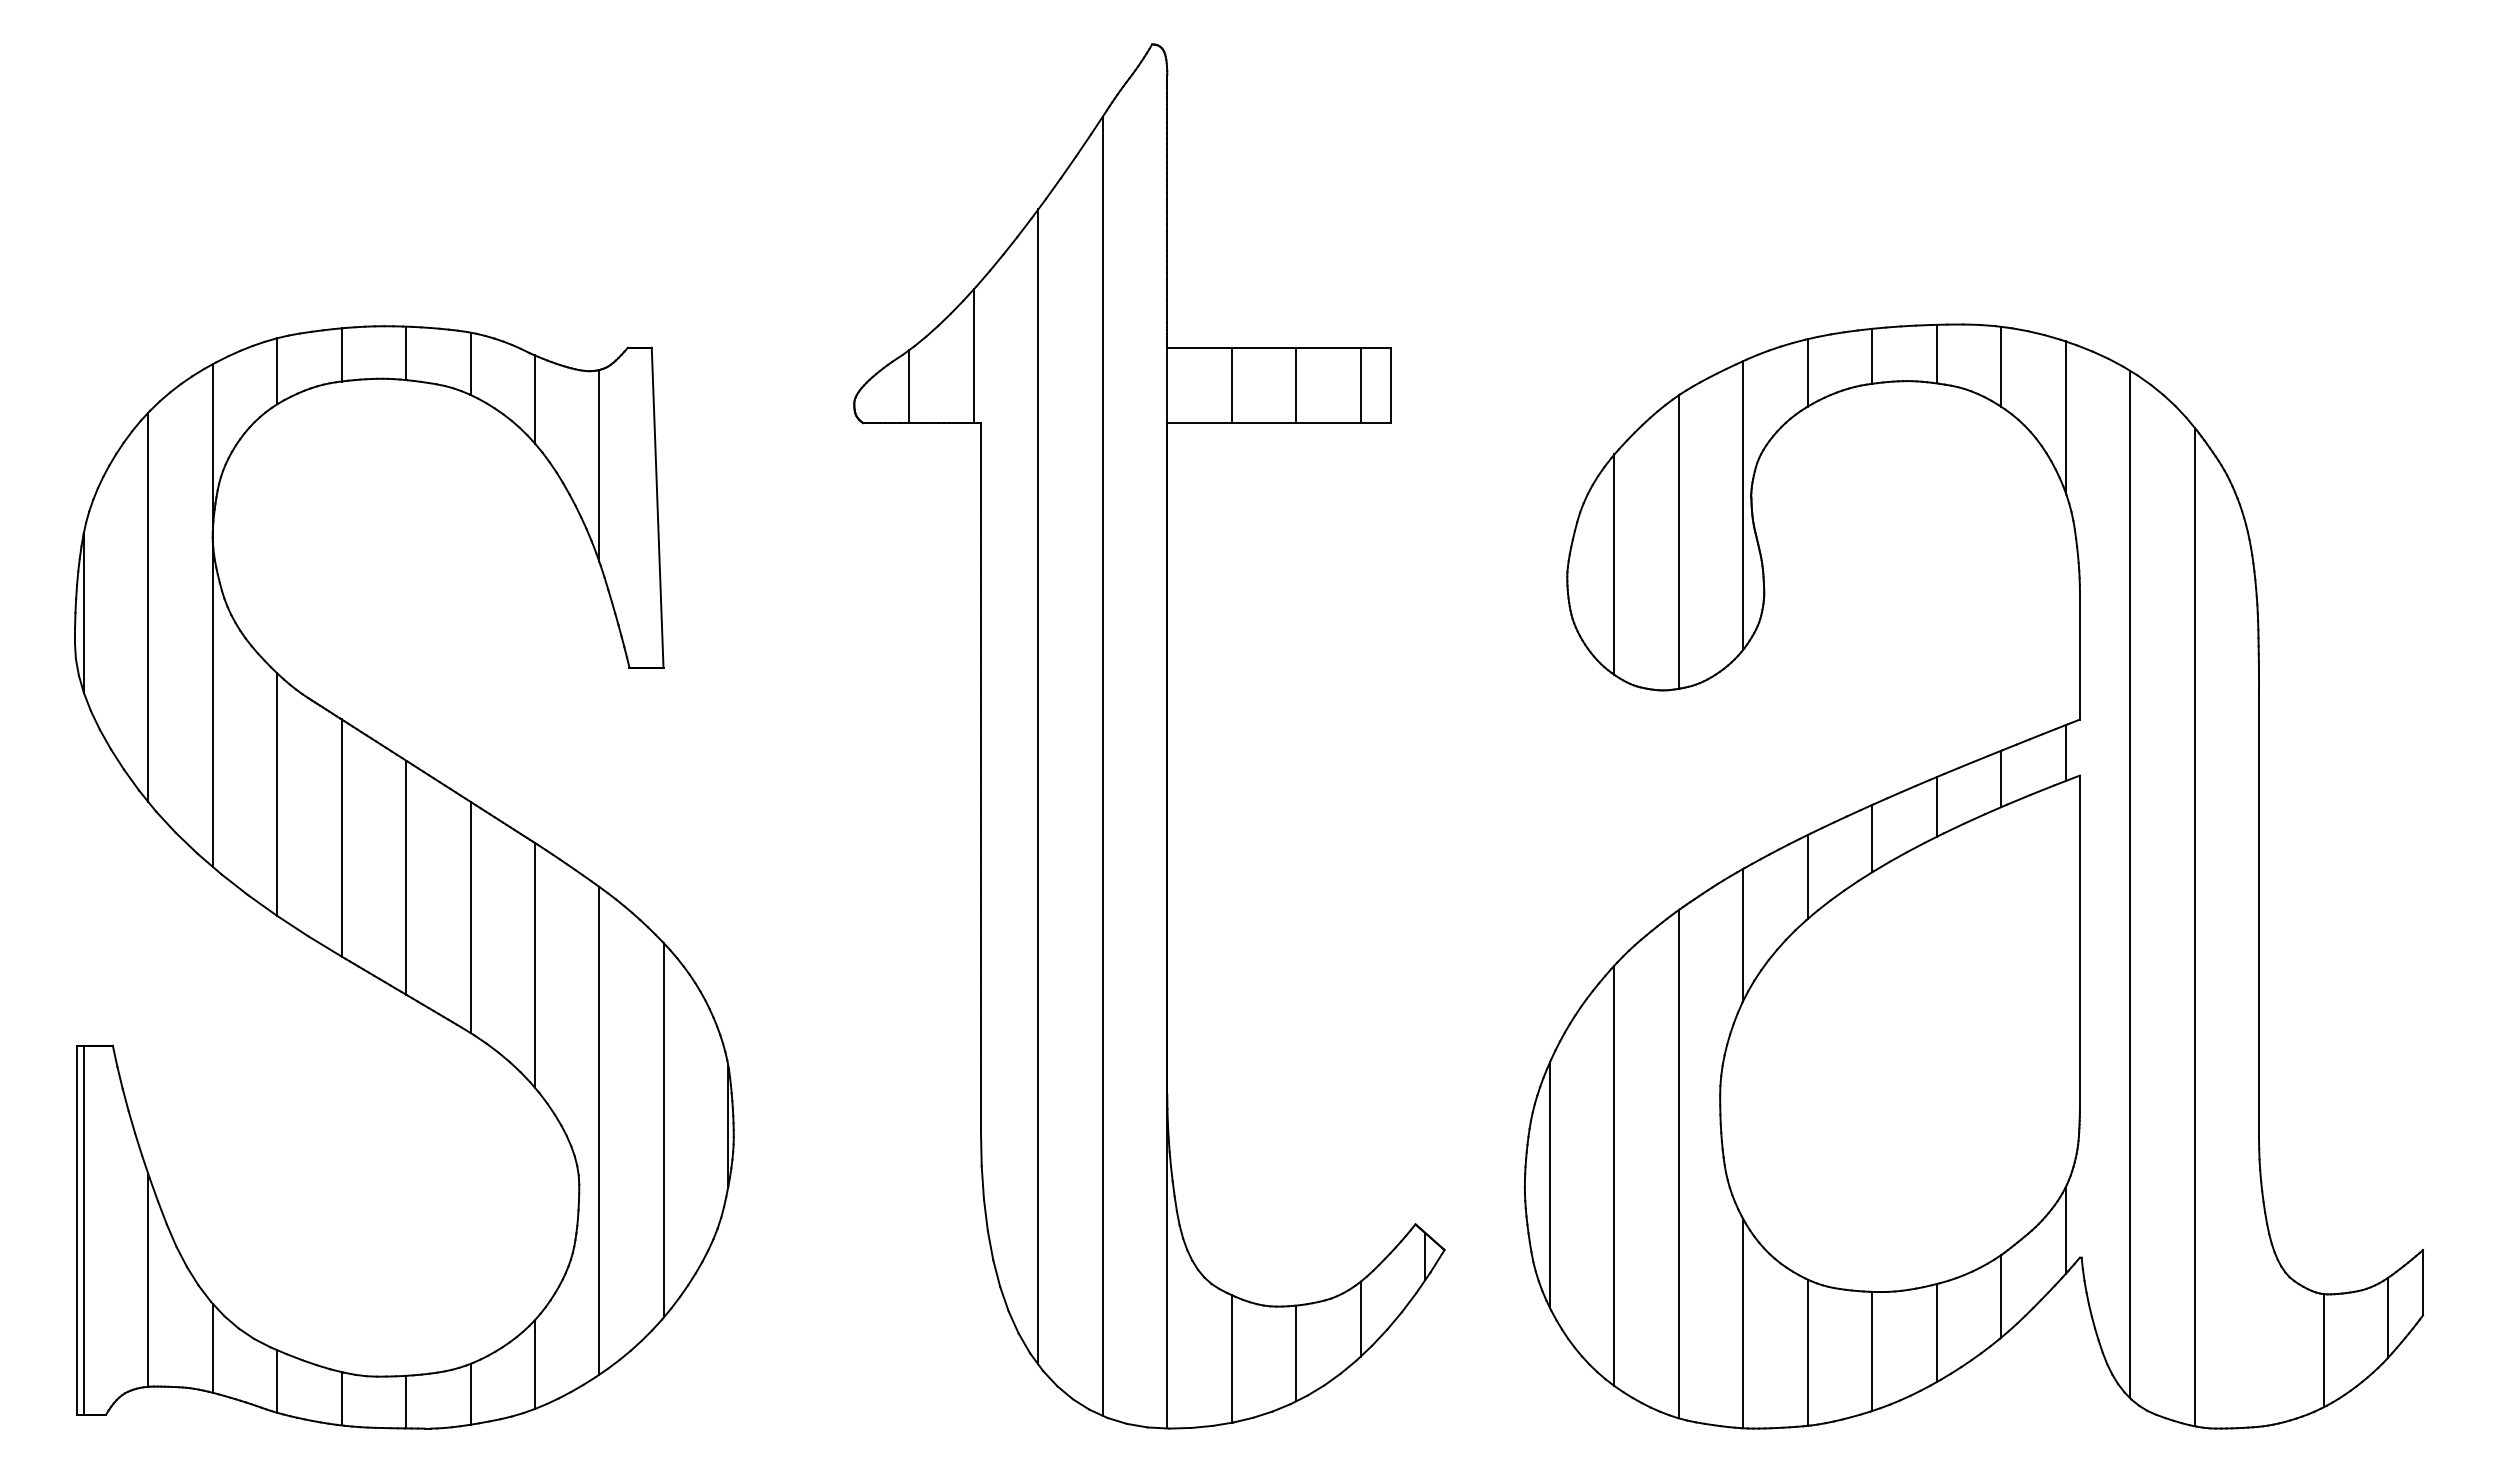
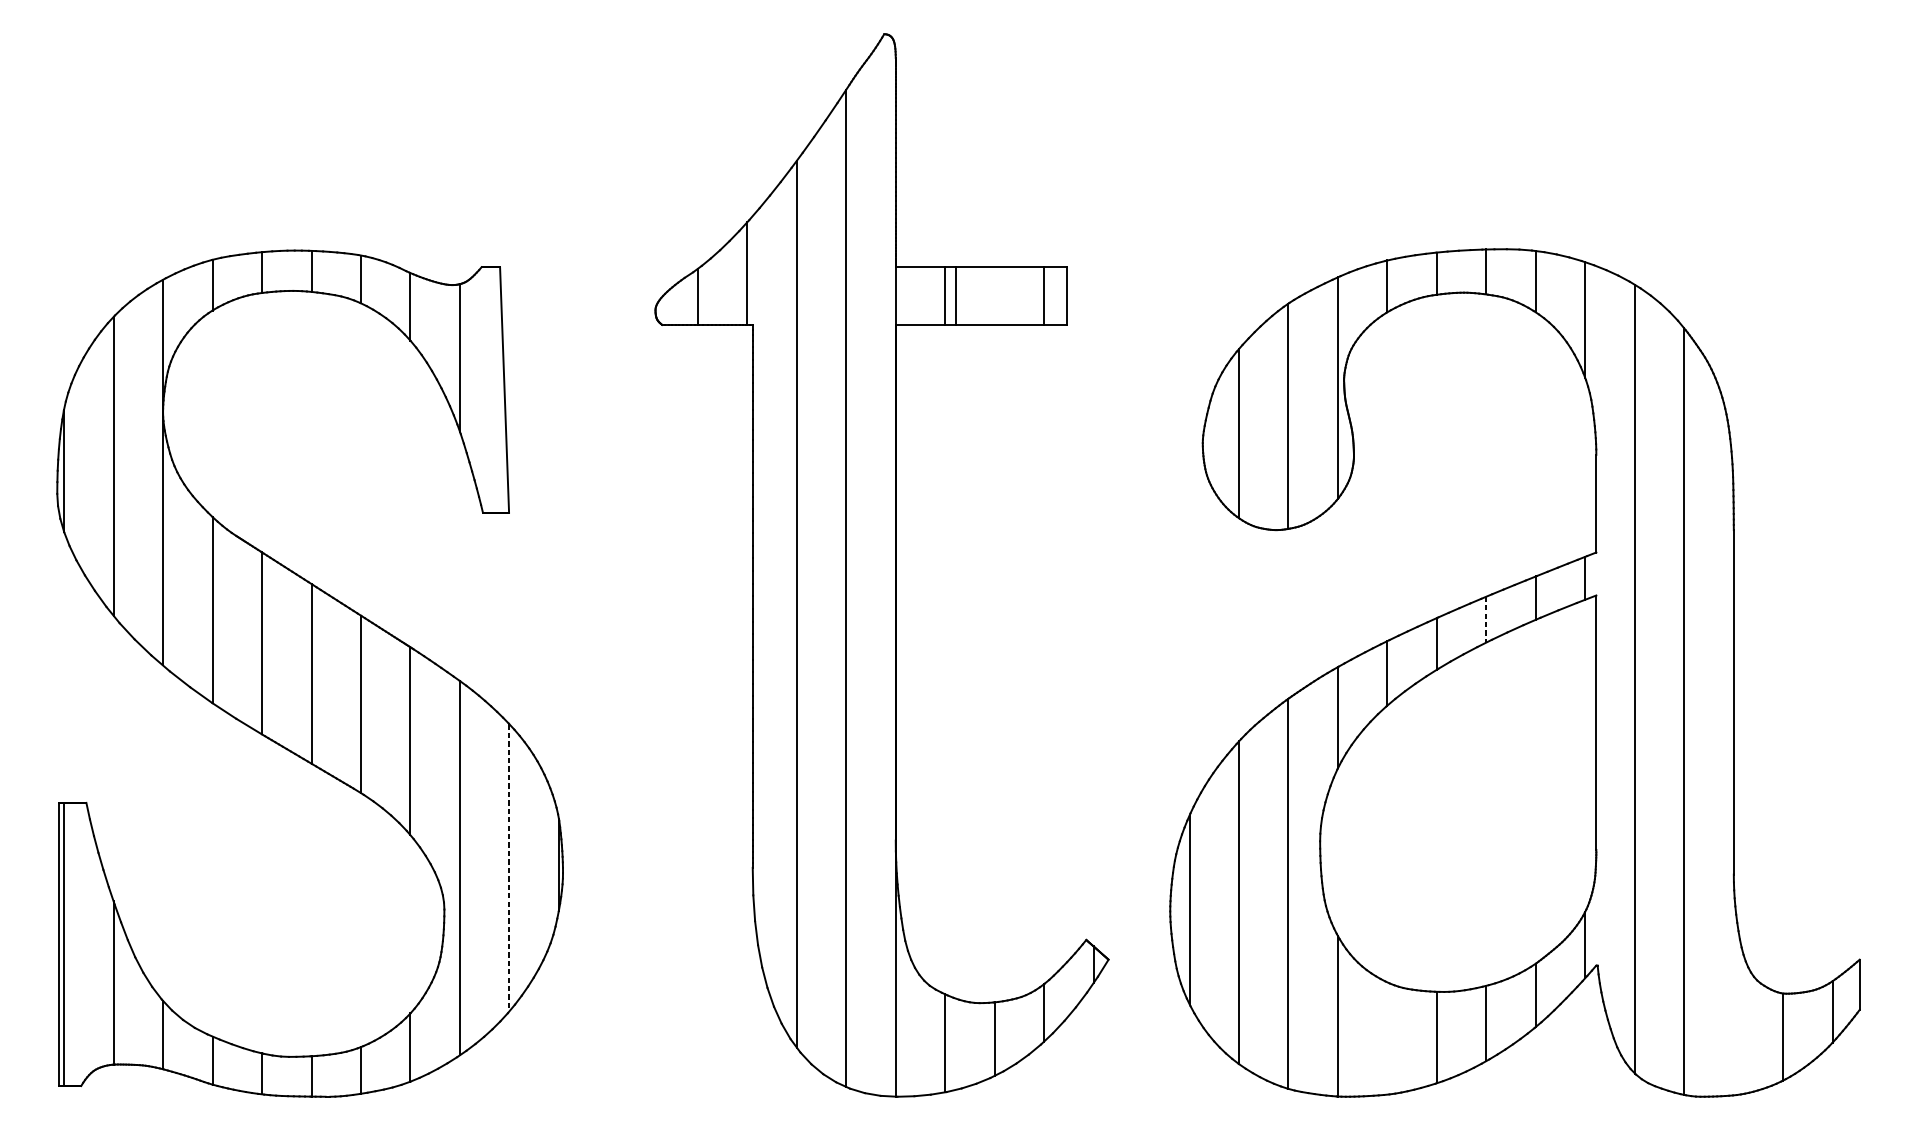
line: (1296, 385) -> (955, 296), moved
line: (1936, 806) -> (1486, 619), solid -> dashed
line: (663, 1130) -> (509, 867), solid -> dashed
line: (1807, 1352) -> (1387, 1038), removed

